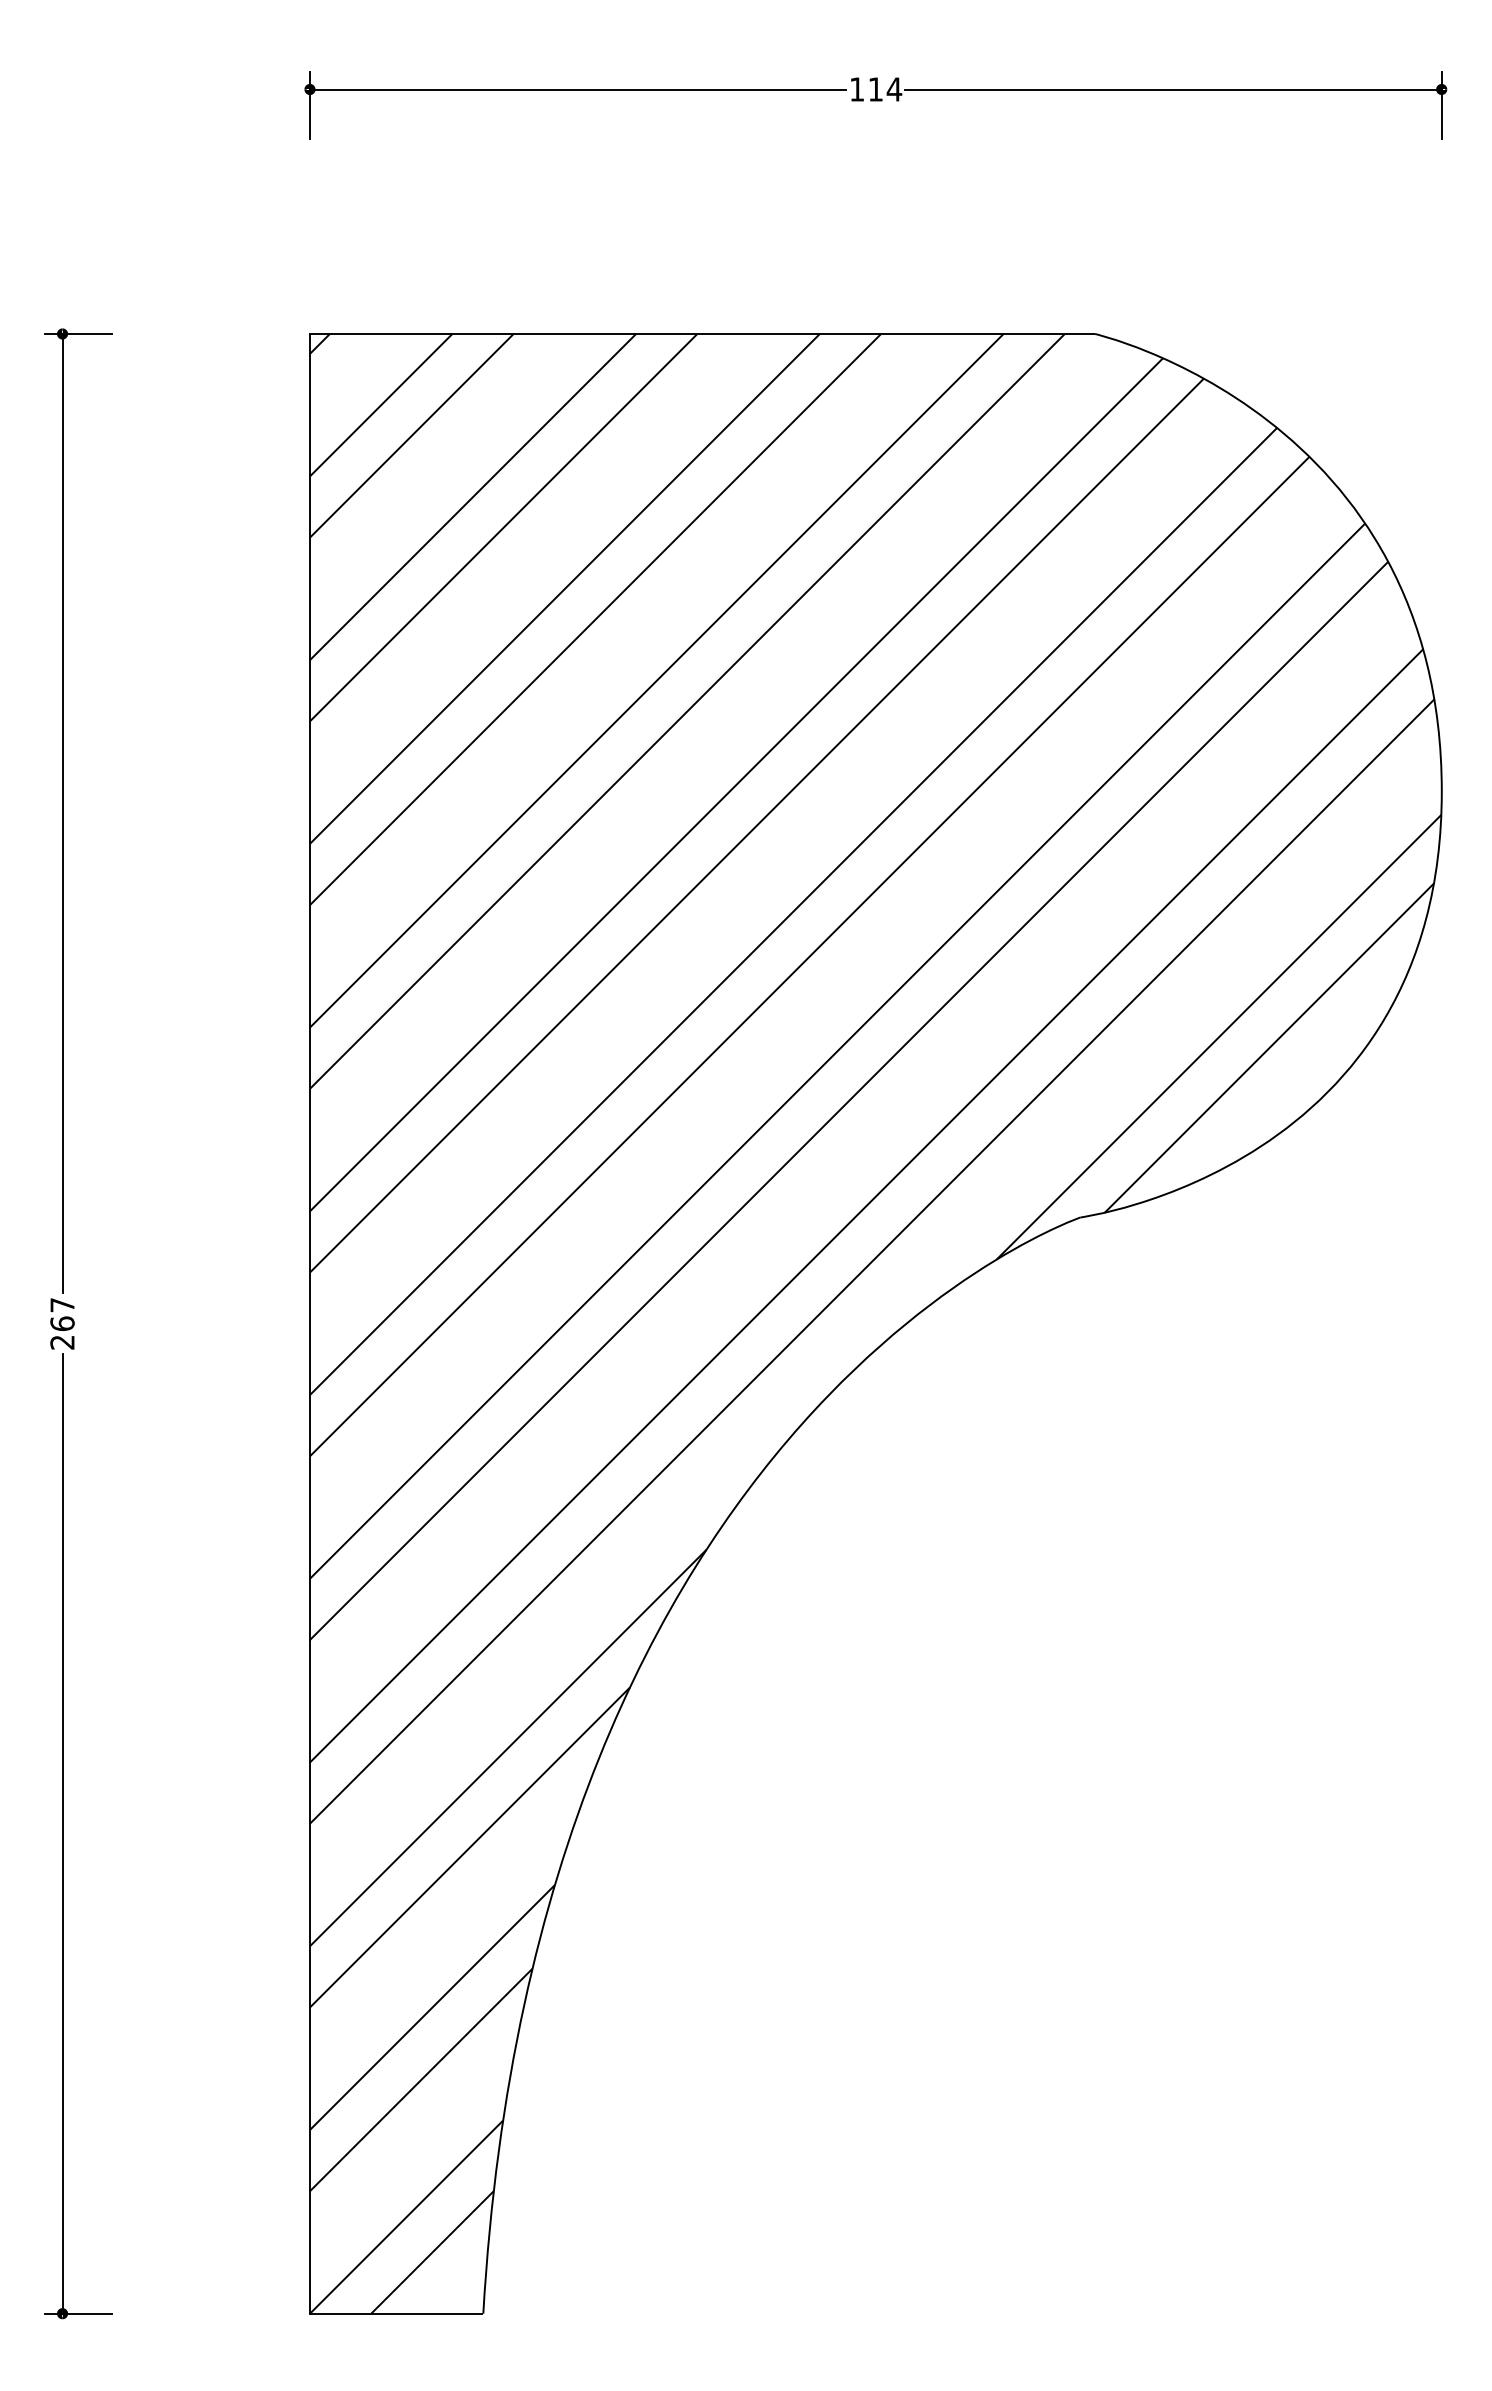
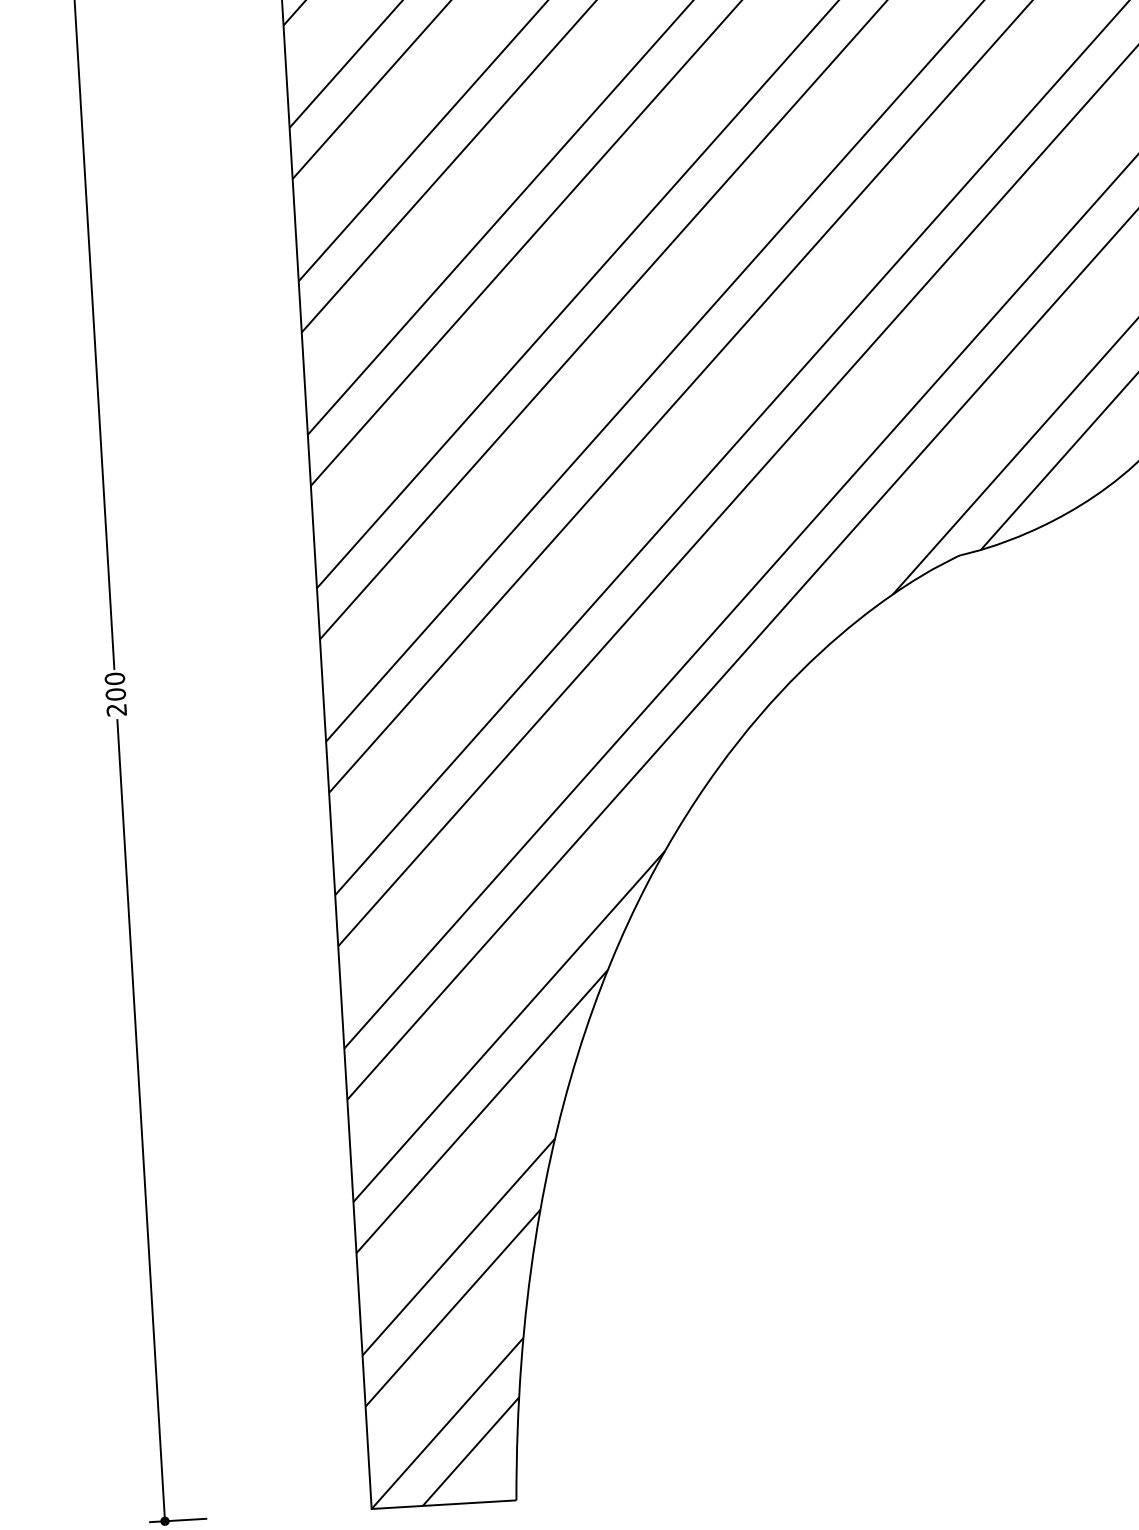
text: (62, 1314) -> (115, 686), 267 -> 200

